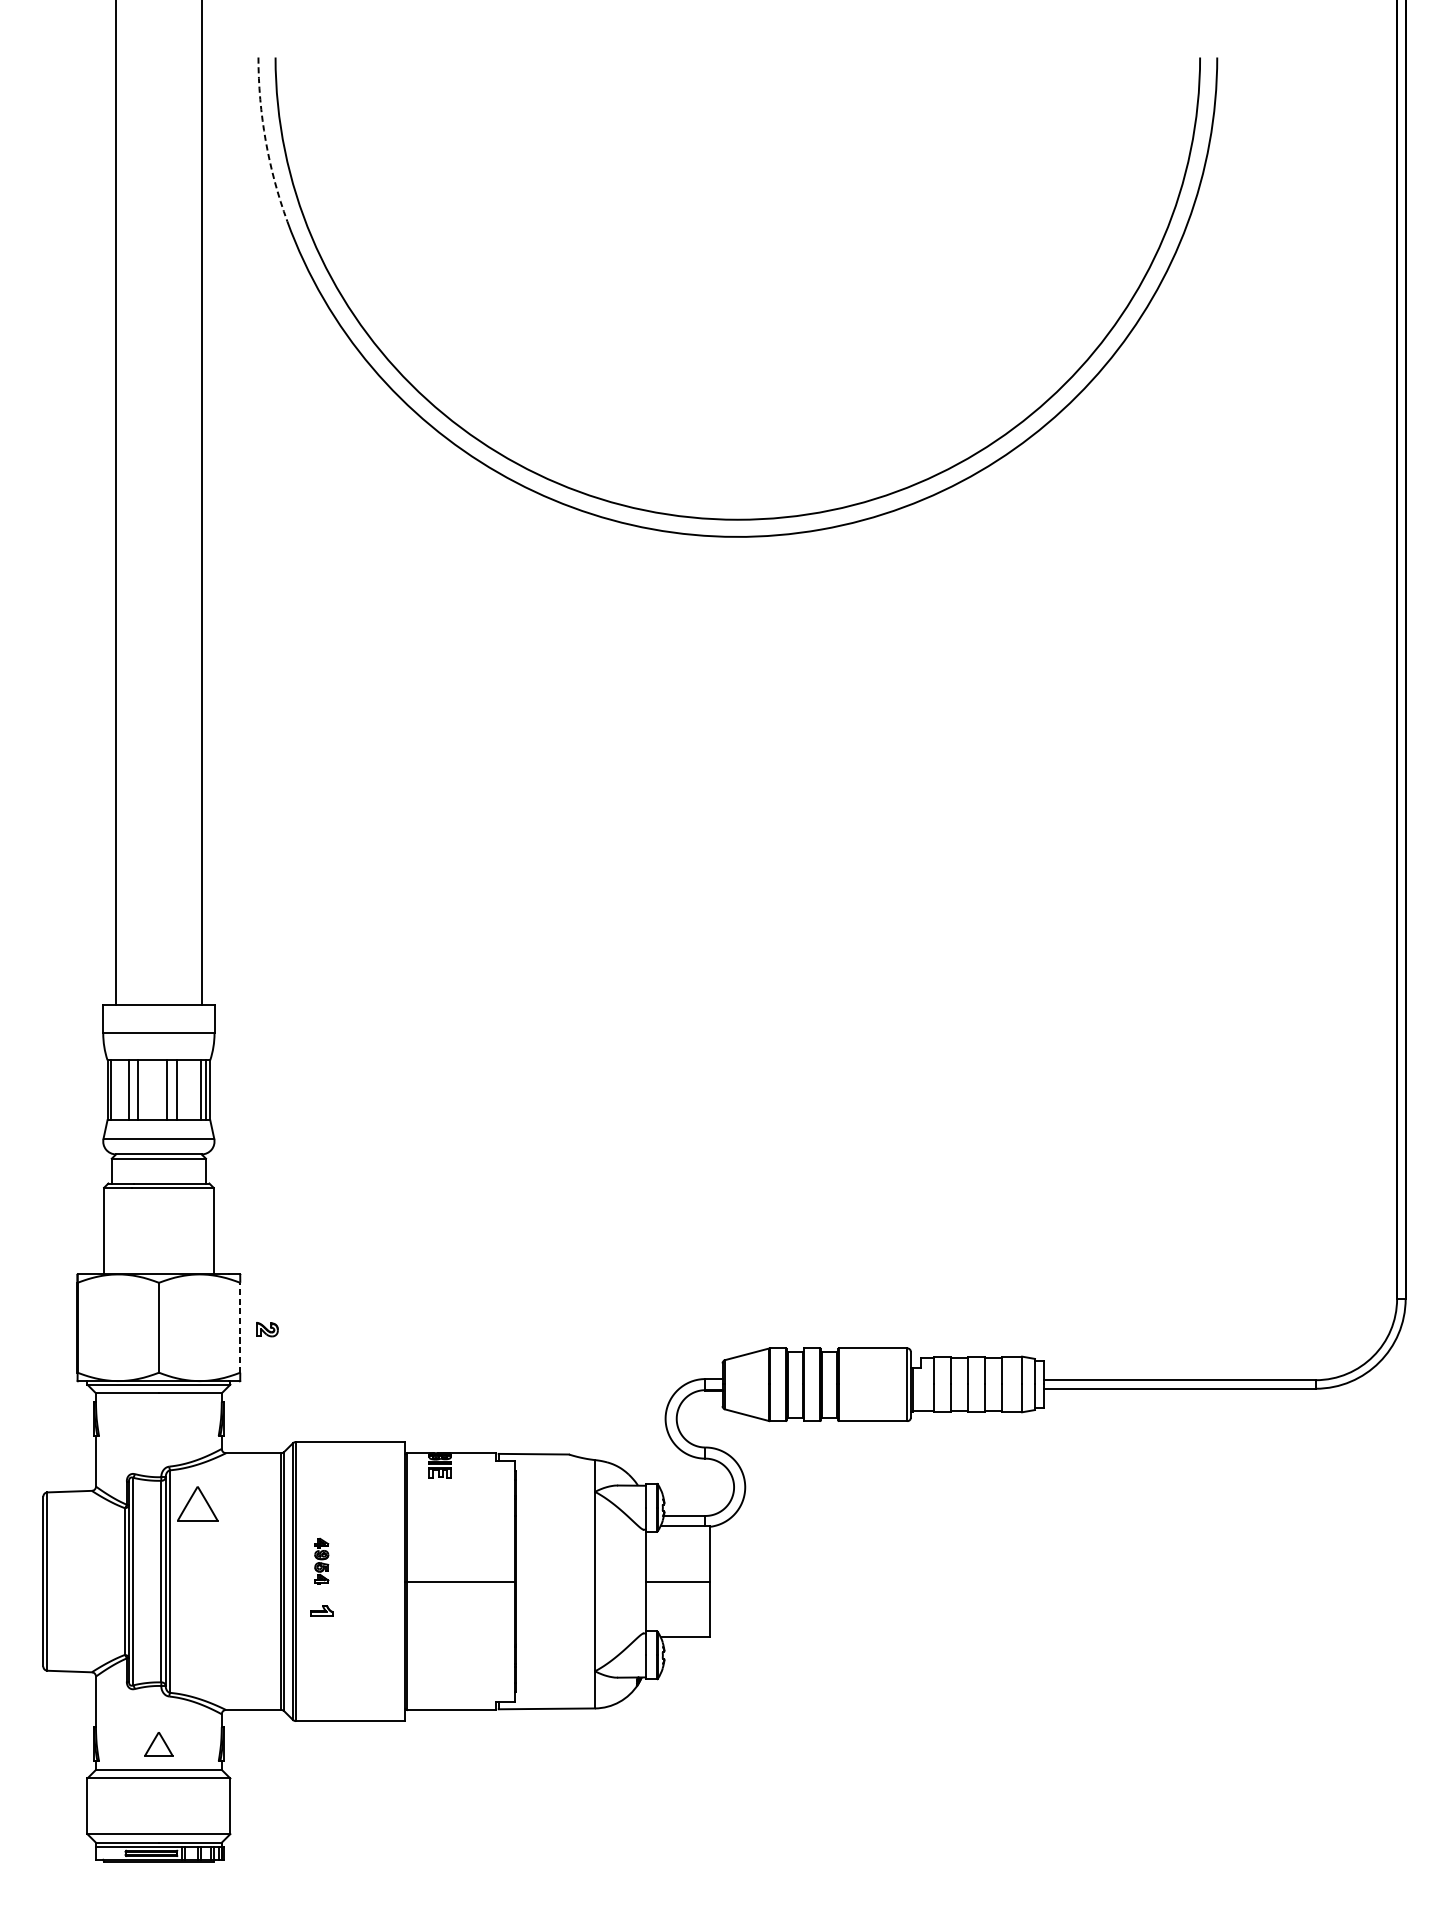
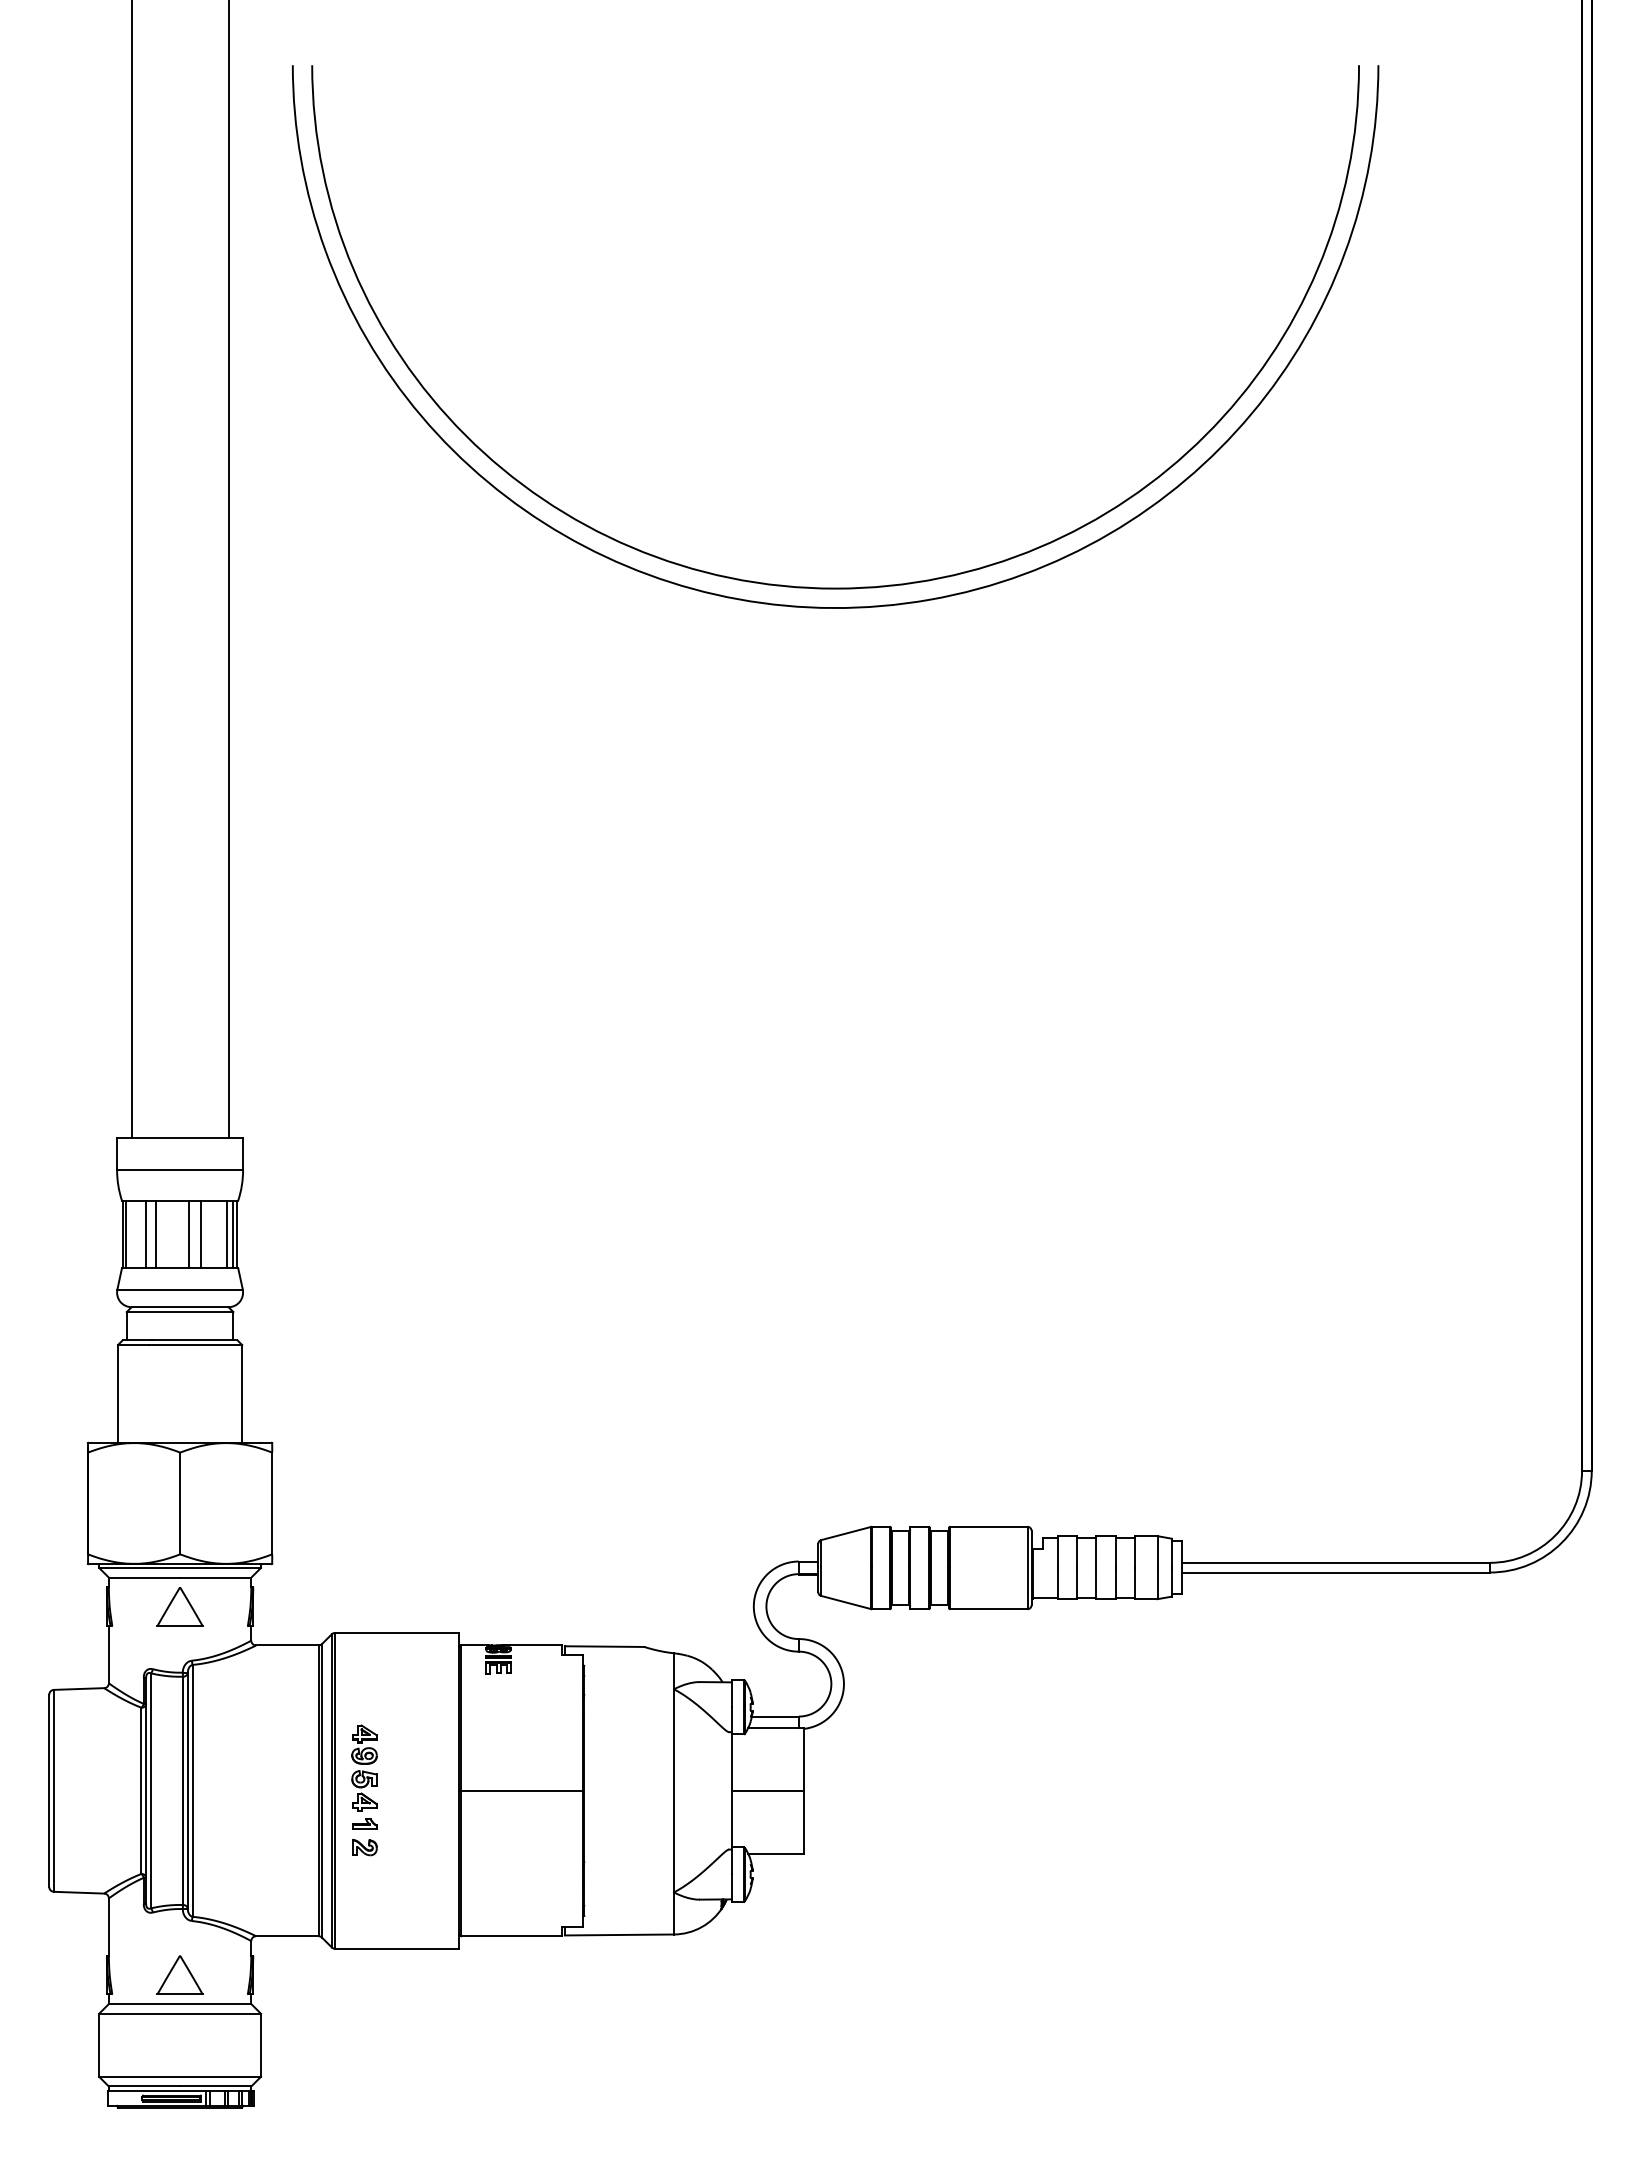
arc: (266, 140) -> (301, 159), dashed -> solid
line: (240, 1327) -> (272, 1503), dashed -> solid
part: (267, 1329) -> (364, 1847), moved
part: (197, 1503) -> (179, 1606), moved
part: (321, 1560) -> (364, 1767), size x1.67
part: (158, 1743) -> (179, 1974), size x1.43

